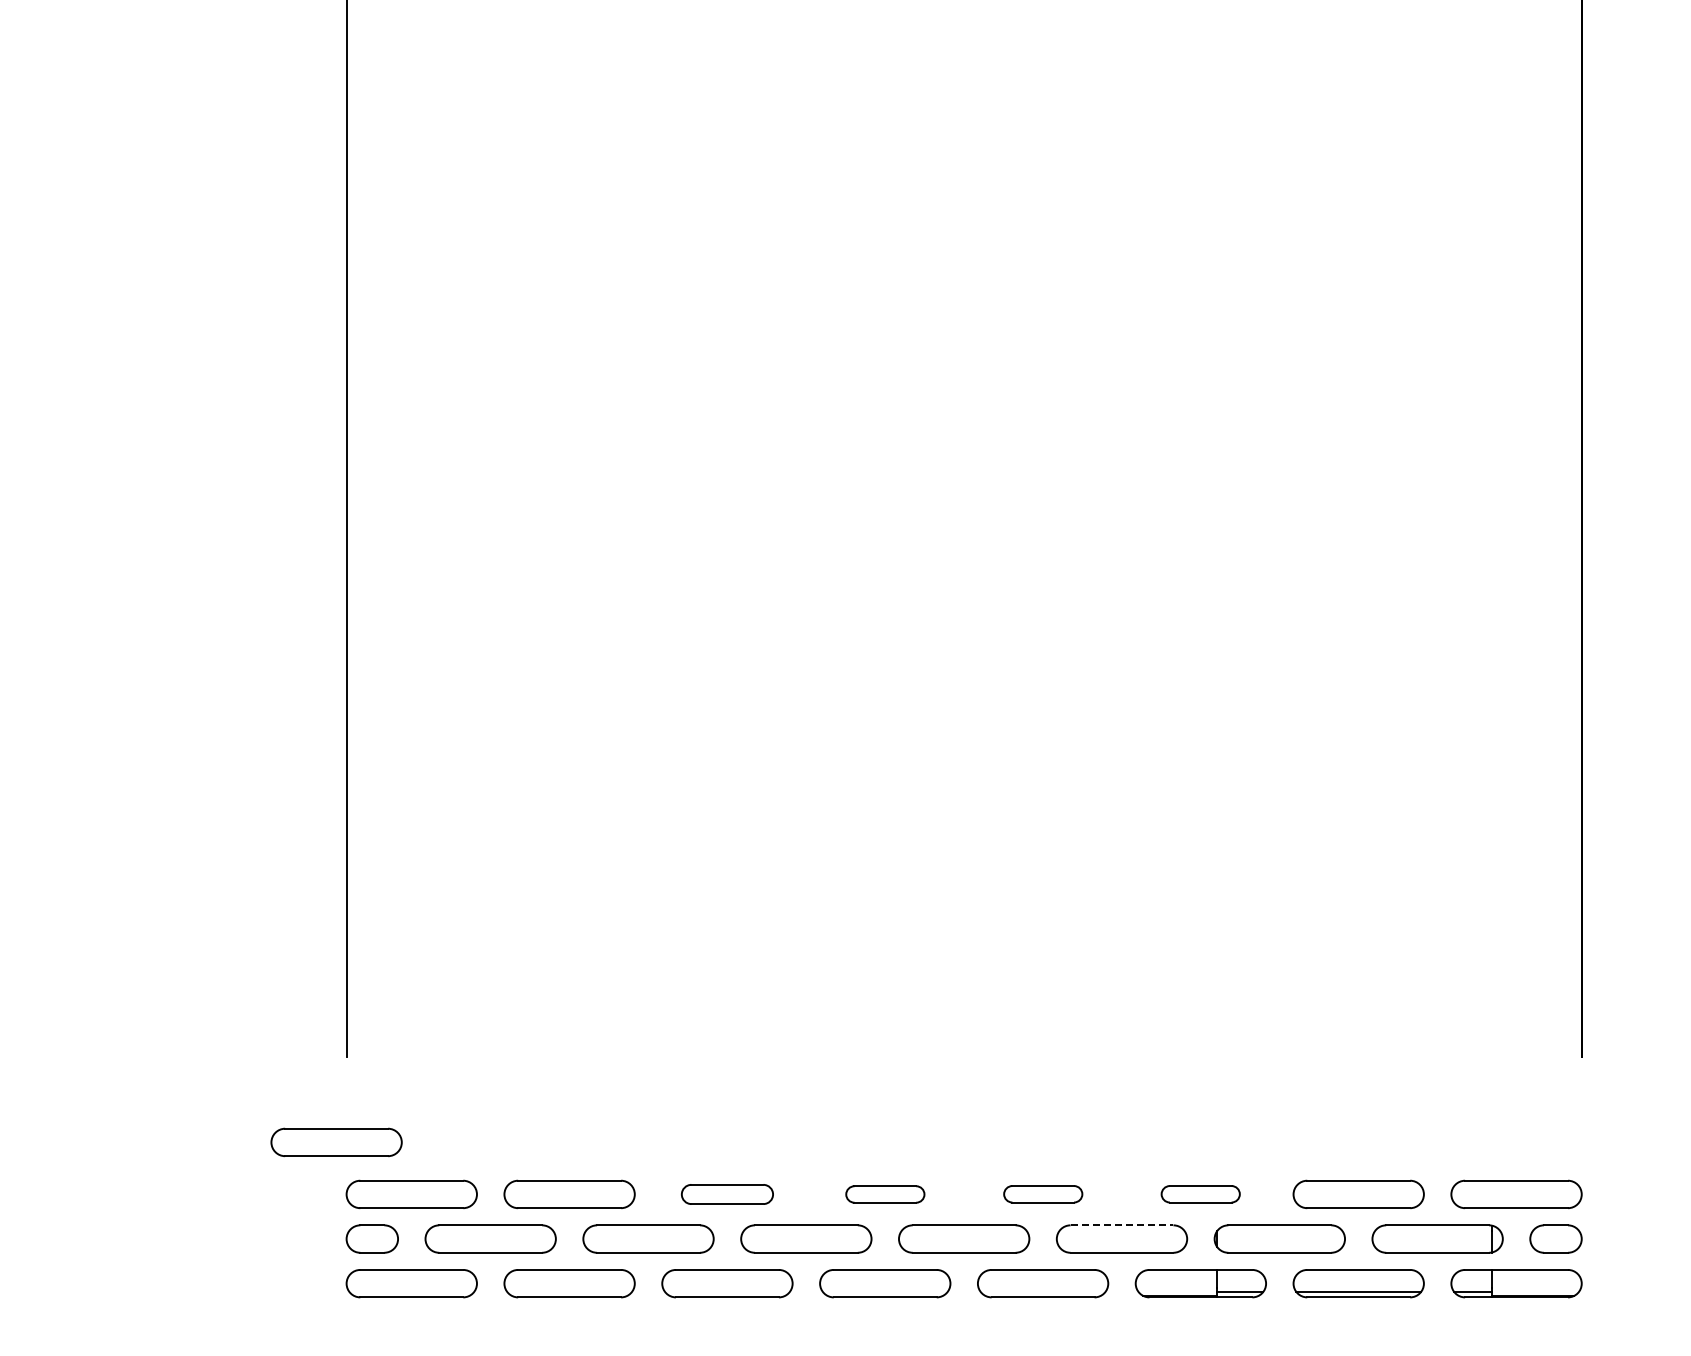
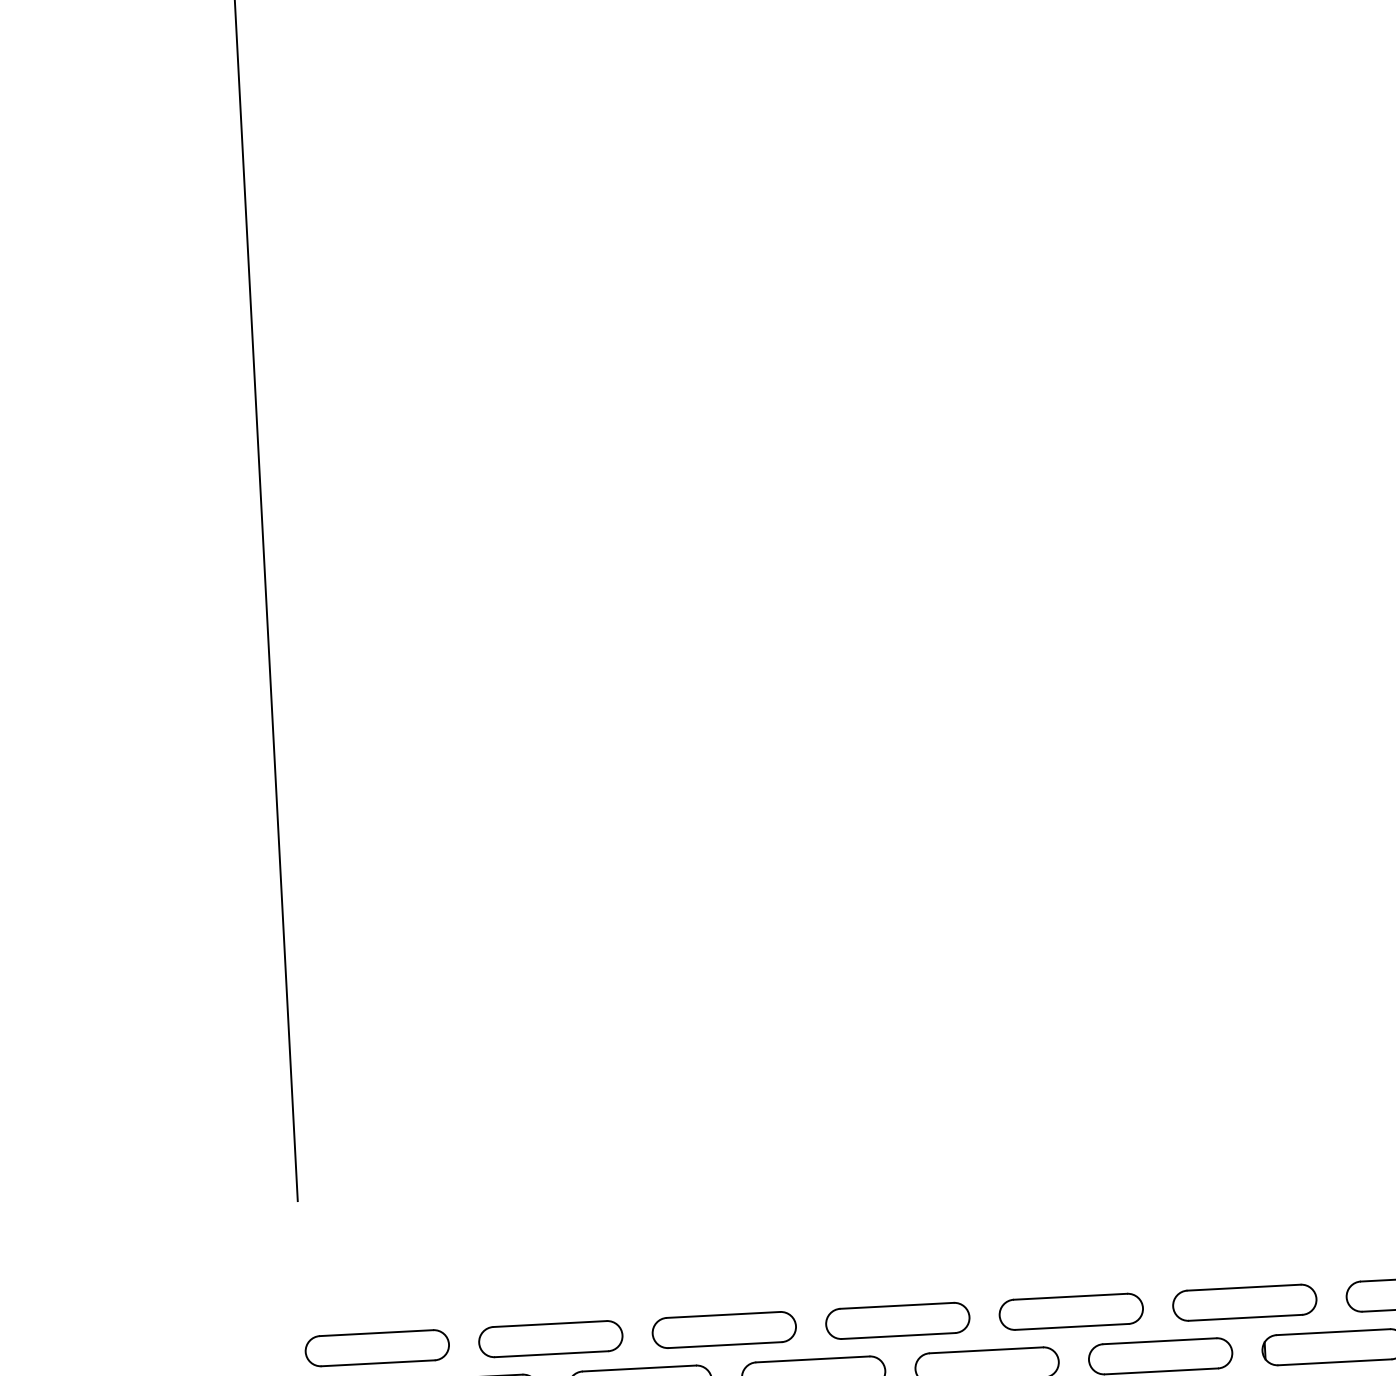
part: (336, 1142) -> (291, 1295), removed
part: (1043, 1193) -> (1071, 1310), size x1.67
part: (1200, 1193) -> (1244, 1301), size x1.67
part: (727, 1194) -> (724, 1330), size x1.43
part: (885, 1194) -> (898, 1320), size x1.67
line: (1122, 1225) -> (1160, 1341), dashed -> solid

